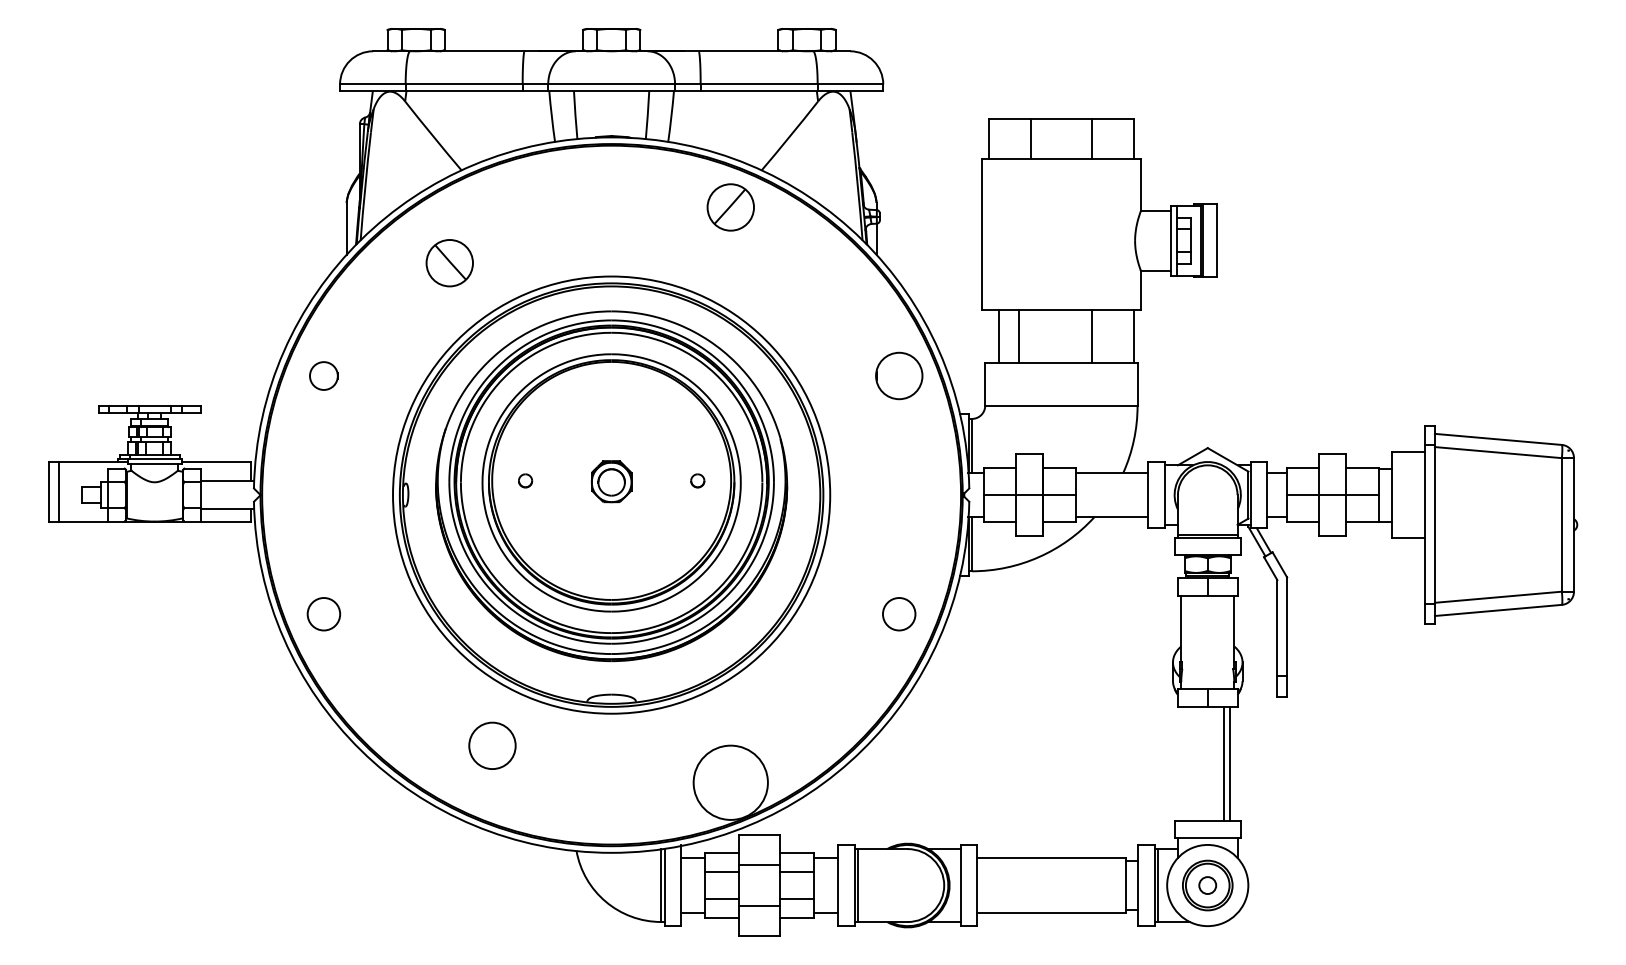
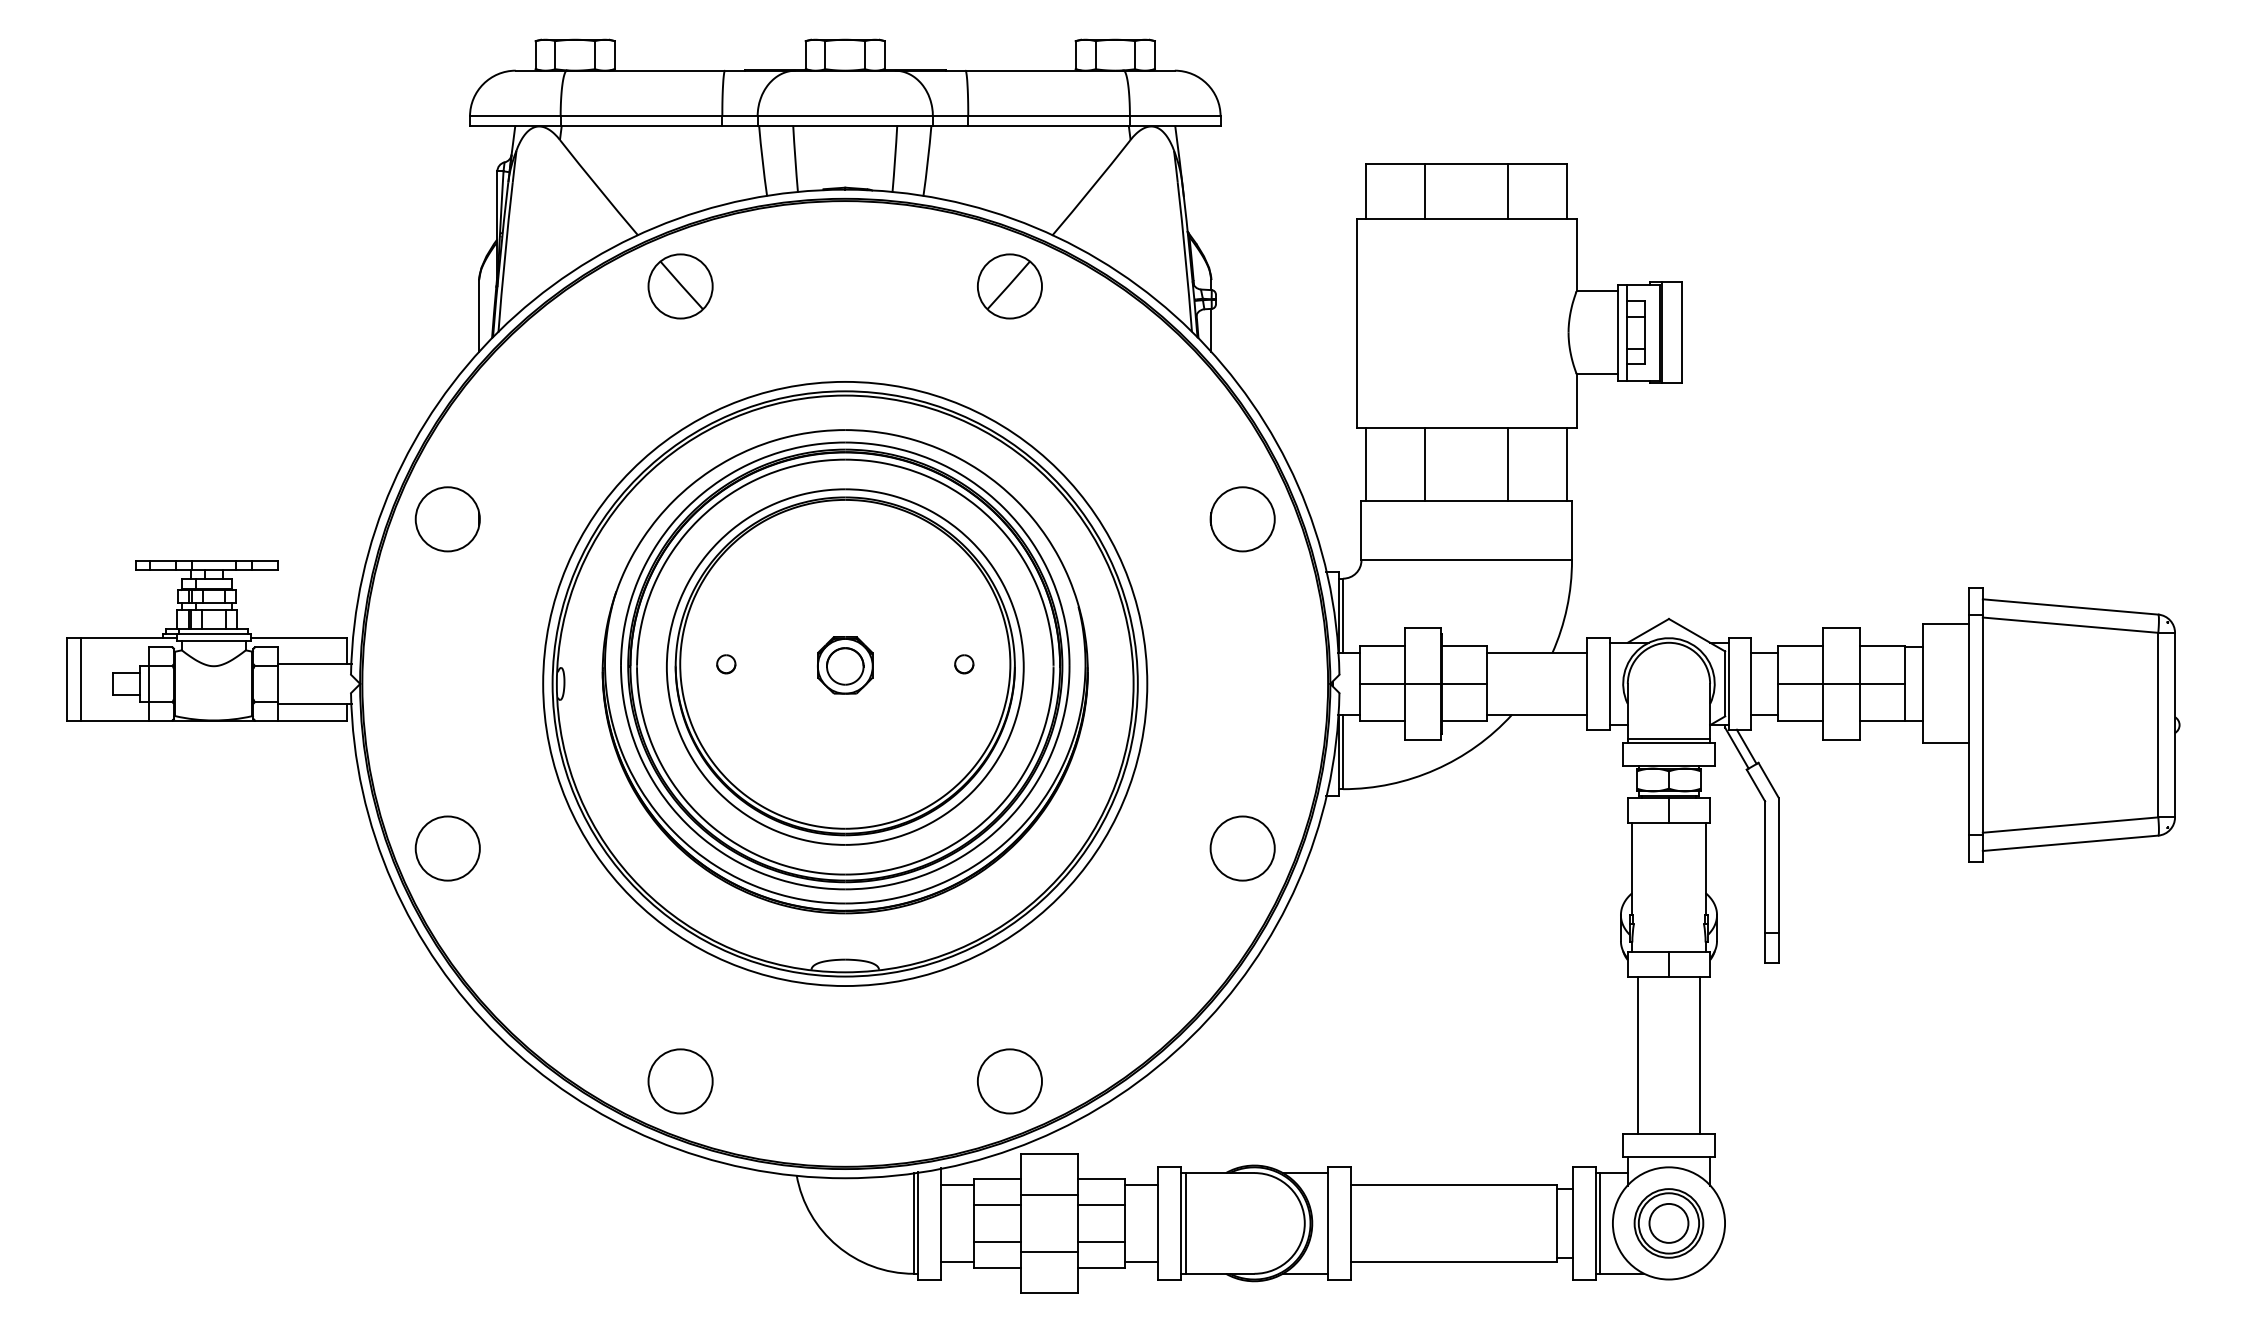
part: (449, 263) -> (680, 286), moved
line: (998, 335) -> (1425, 463), moved
line: (1019, 335) -> (1366, 463), moved
circle: (323, 376) -> (447, 519), size x1.67
circle: (323, 614) -> (447, 848), size x1.43
circle: (899, 614) -> (1242, 848), size x1.43
circle: (492, 745) -> (680, 1081), moved
line: (1224, 764) -> (1638, 1055), moved
circle: (730, 782) -> (1009, 1081), size x0.62
circle: (1207, 884) -> (1668, 1222), size x1.67

